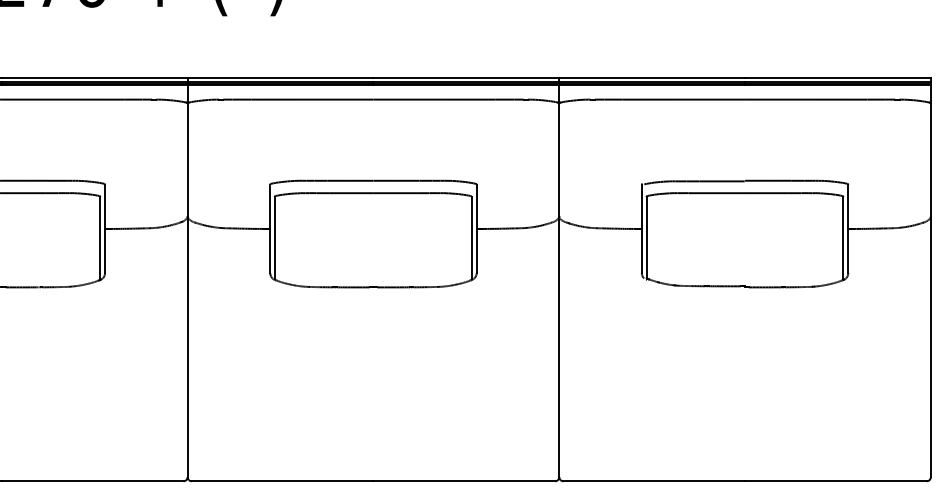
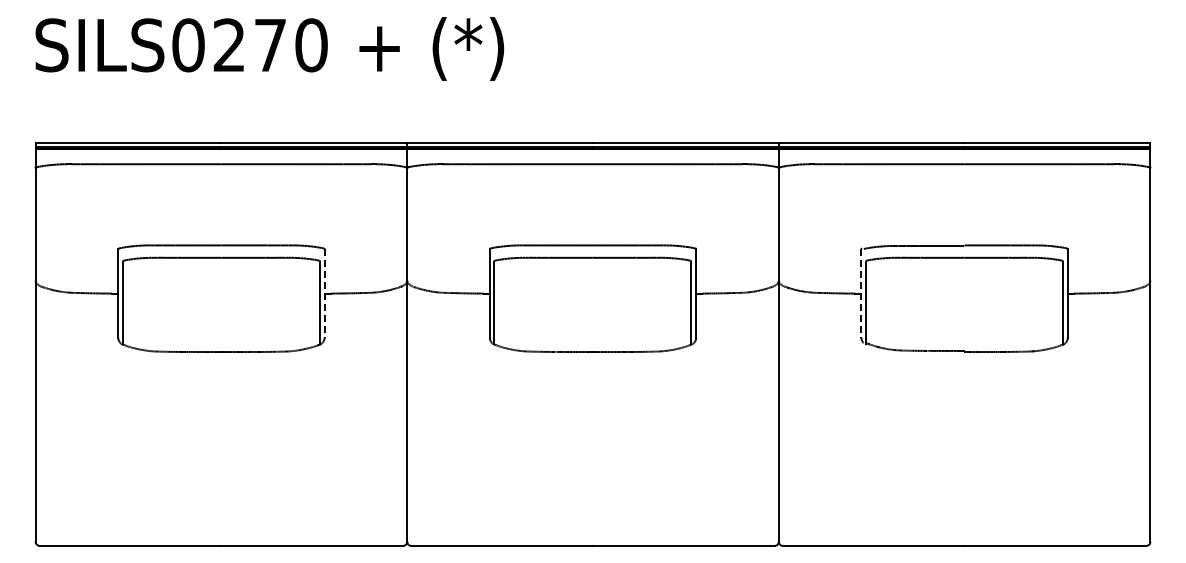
line: (104, 229) -> (324, 294), solid -> dashed
line: (641, 229) -> (861, 294), solid -> dashed

